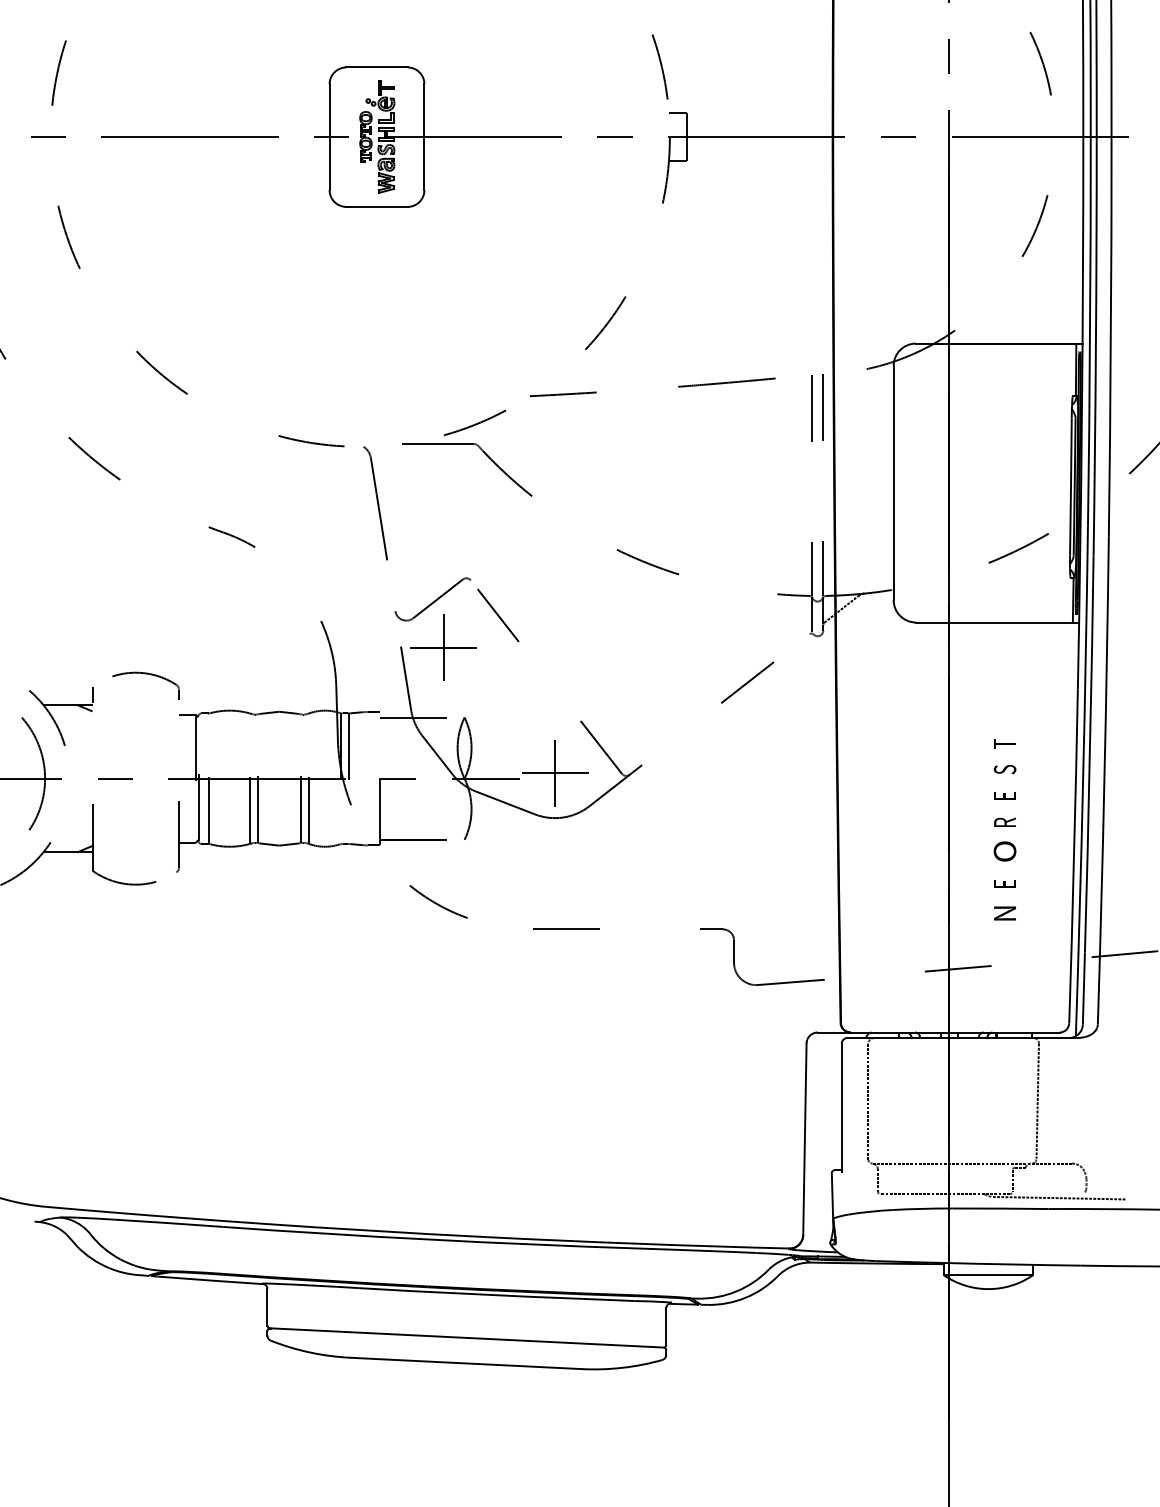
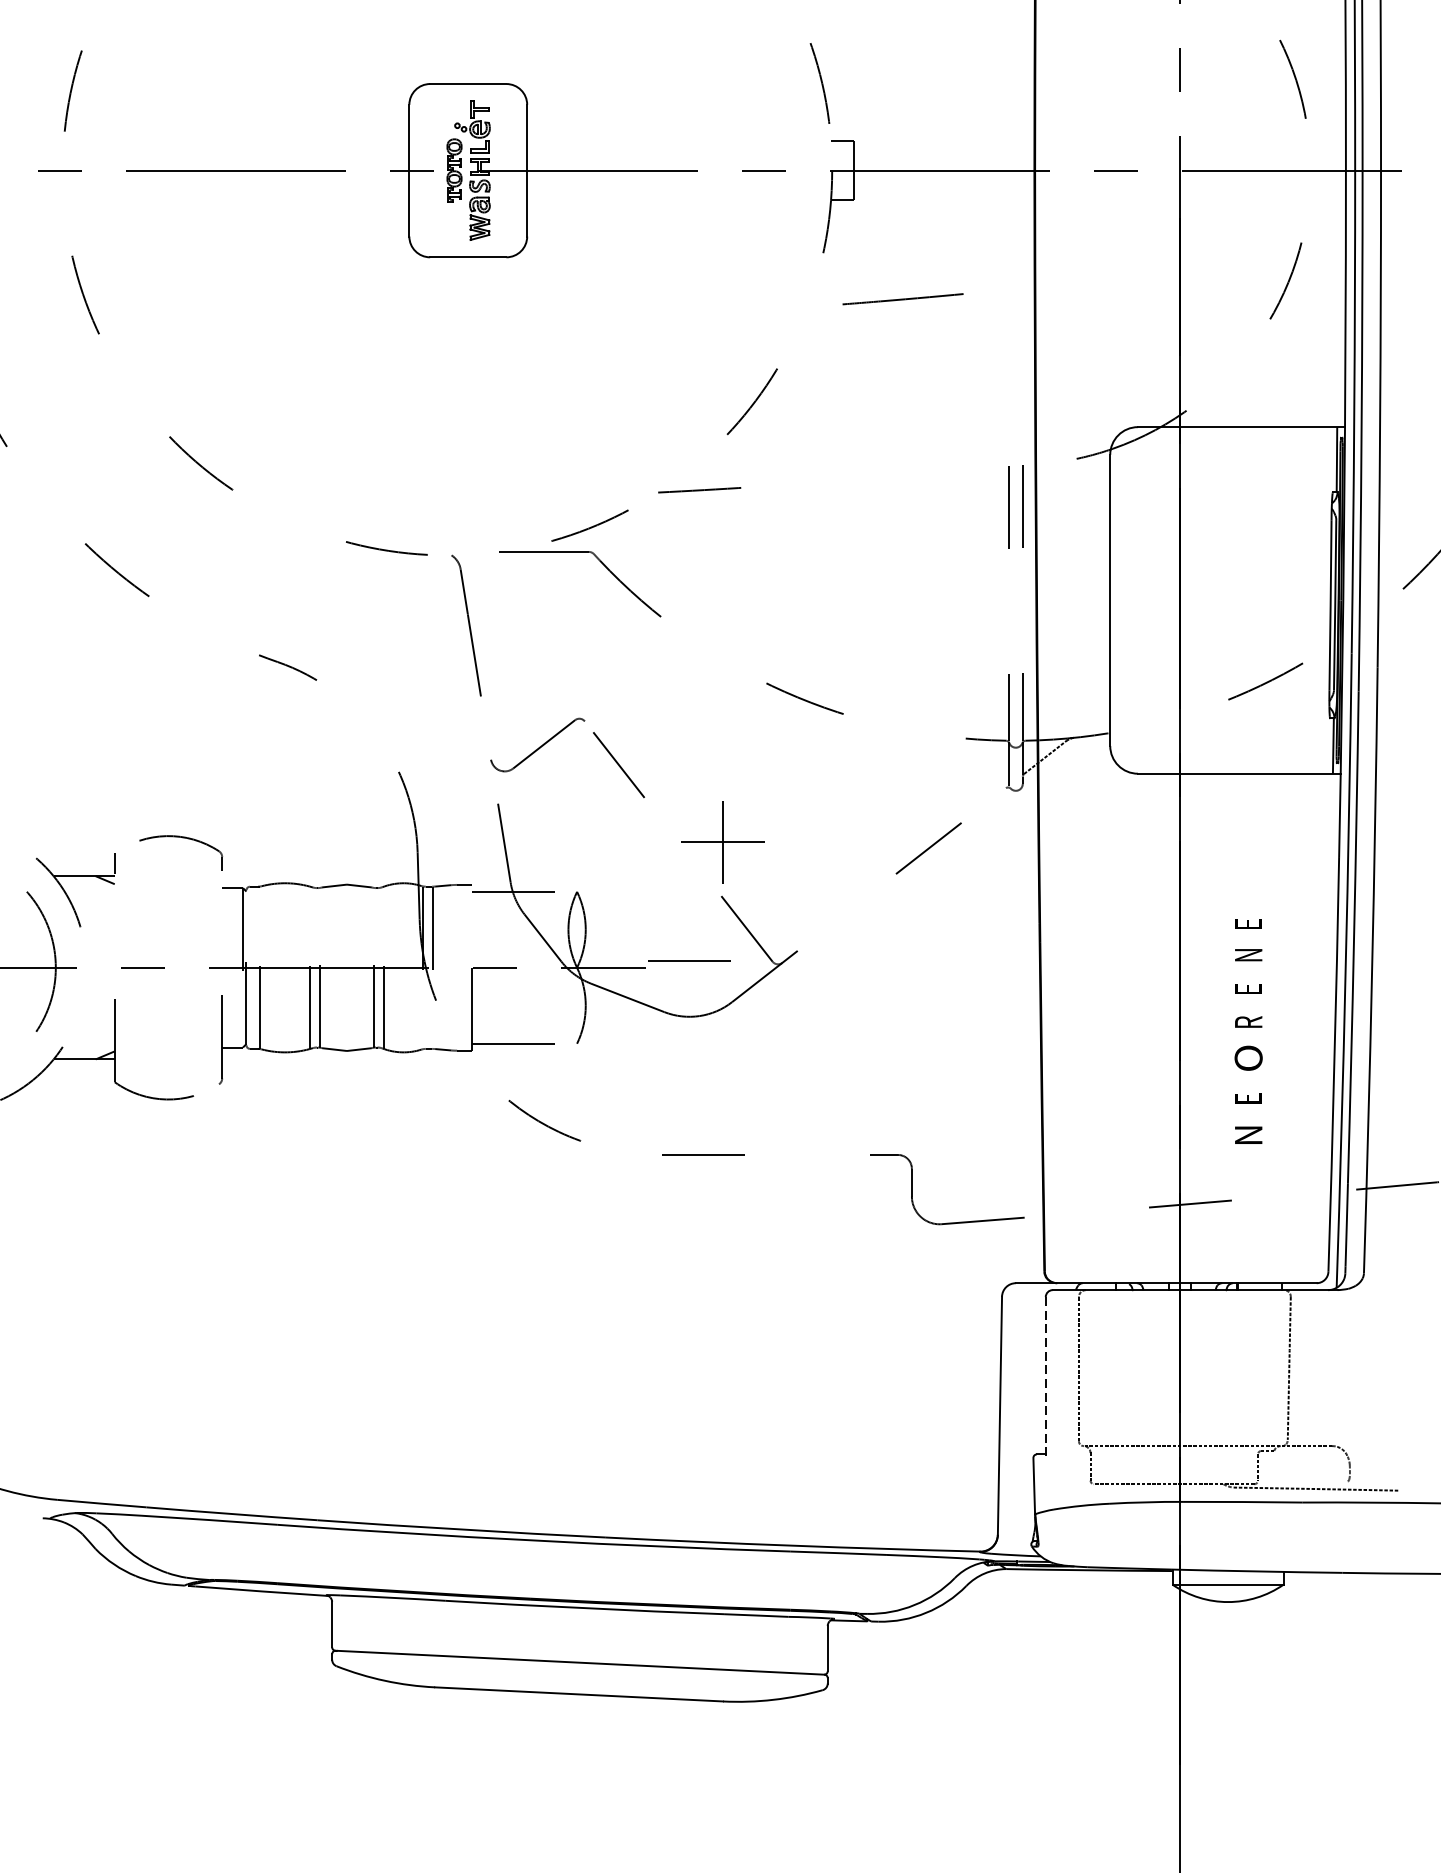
line: (726, 382) -> (902, 299), moved
part: (443, 647) -> (722, 842), moved
text: (1004, 743) -> (1247, 924), T -> E
text: (1004, 768) -> (1247, 955), S -> N
line: (555, 772) -> (690, 960), removed
line: (841, 1107) -> (1045, 1376), solid -> dashed

